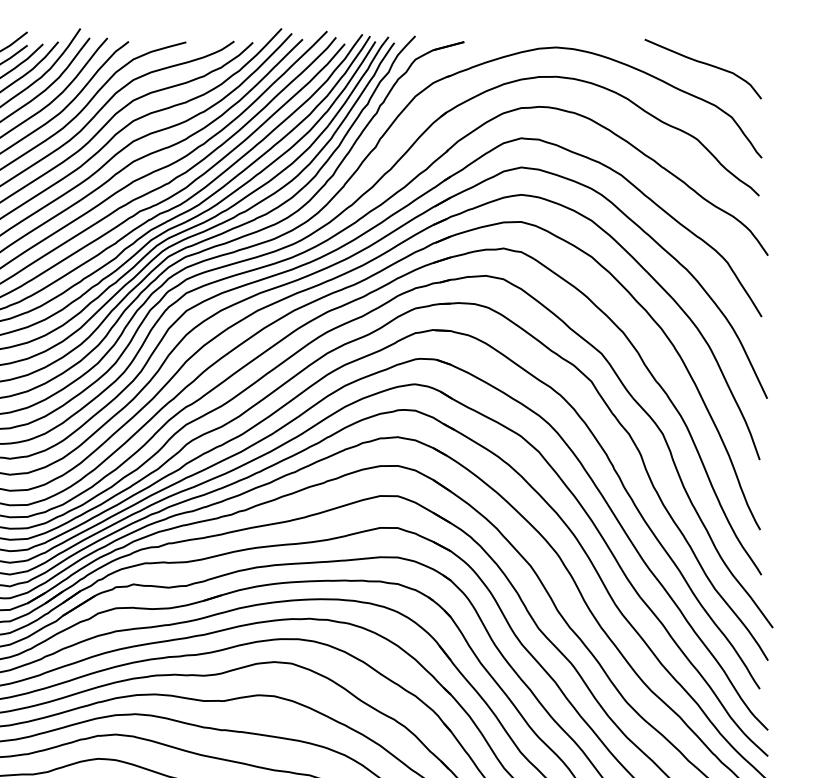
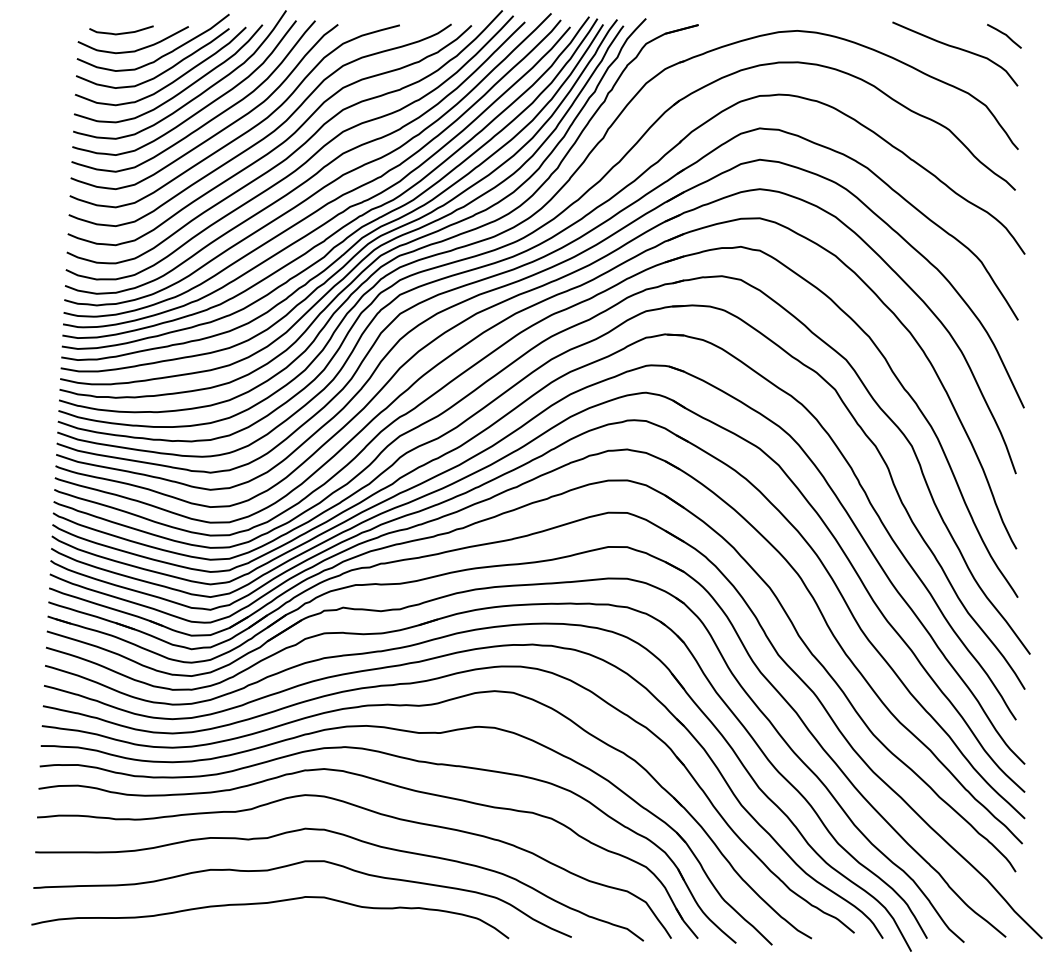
curve: (749, 51) -> (1004, 35), added

